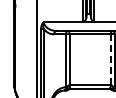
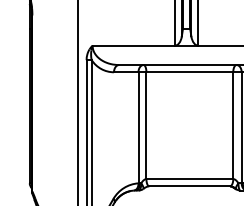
line: (110, 59) -> (232, 125), dashed -> solid

